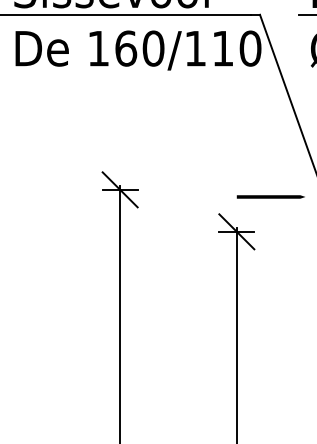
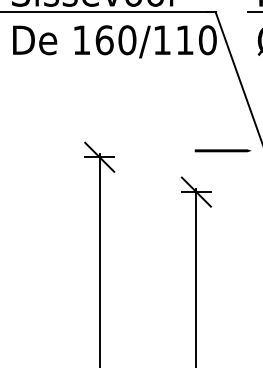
line: (270, 196) -> (222, 150), moved

